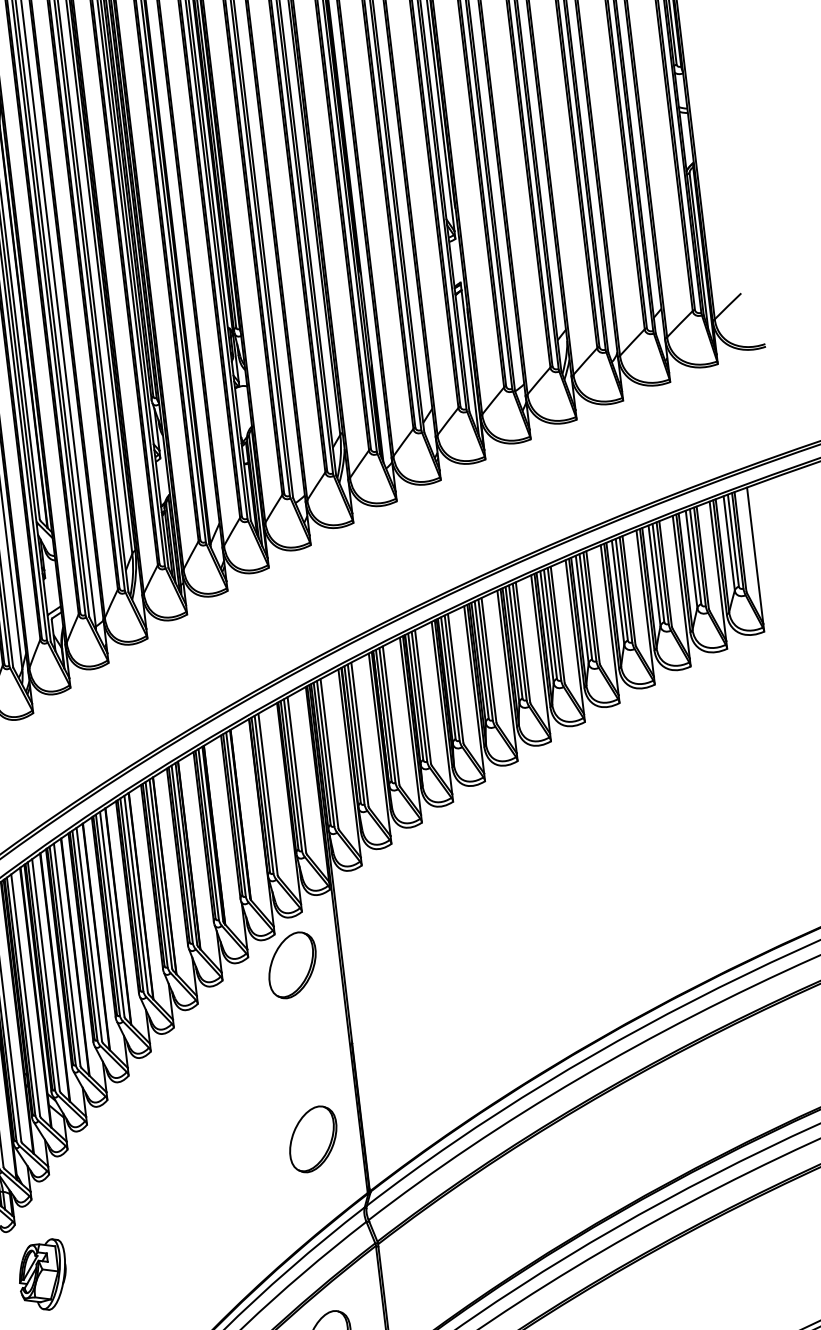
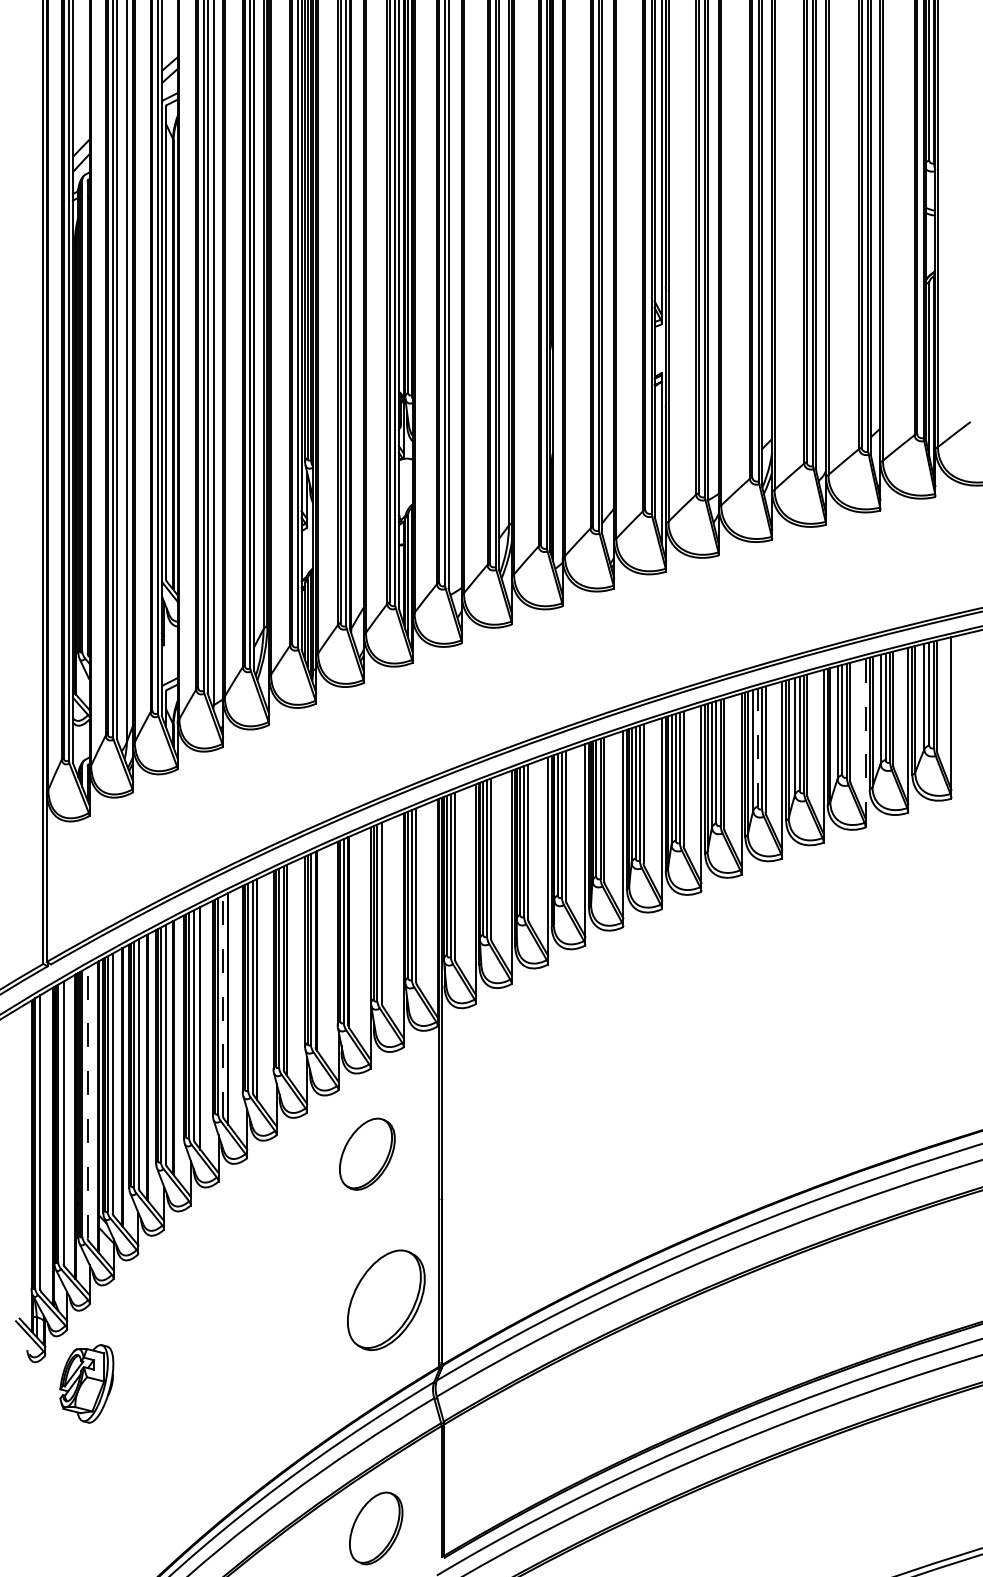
line: (681, 587) -> (865, 738), solid -> dashed
line: (585, 606) -> (757, 747), solid -> dashed
line: (135, 893) -> (222, 1005), solid -> dashed
part: (292, 964) -> (367, 1153), moved
line: (25, 994) -> (87, 1102), solid -> dashed
part: (313, 1138) -> (386, 1299), size x1.4
part: (42, 1275) -> (86, 1383), moved

